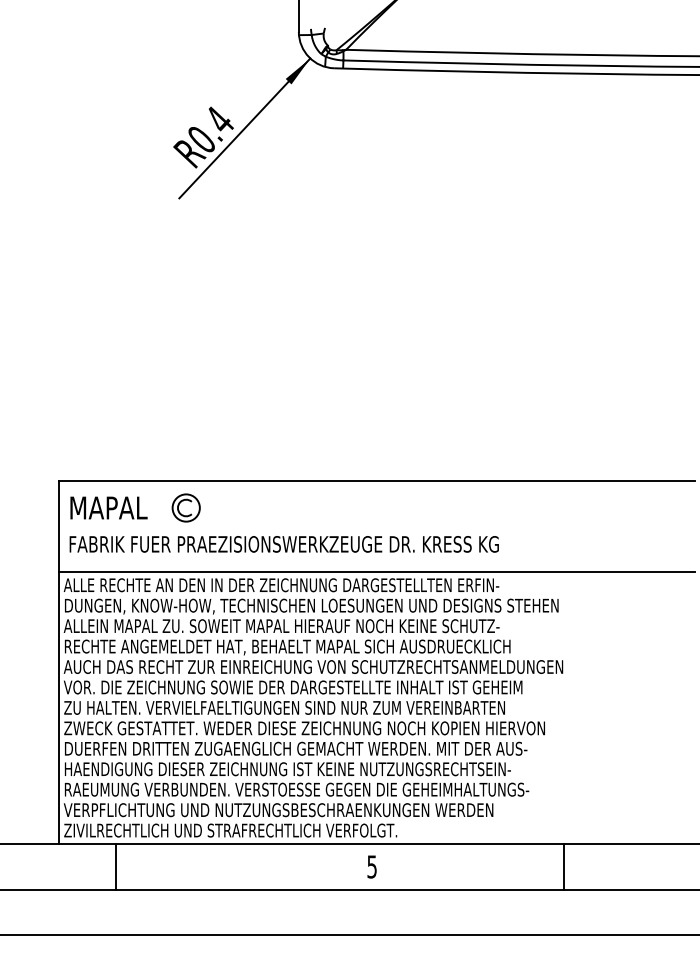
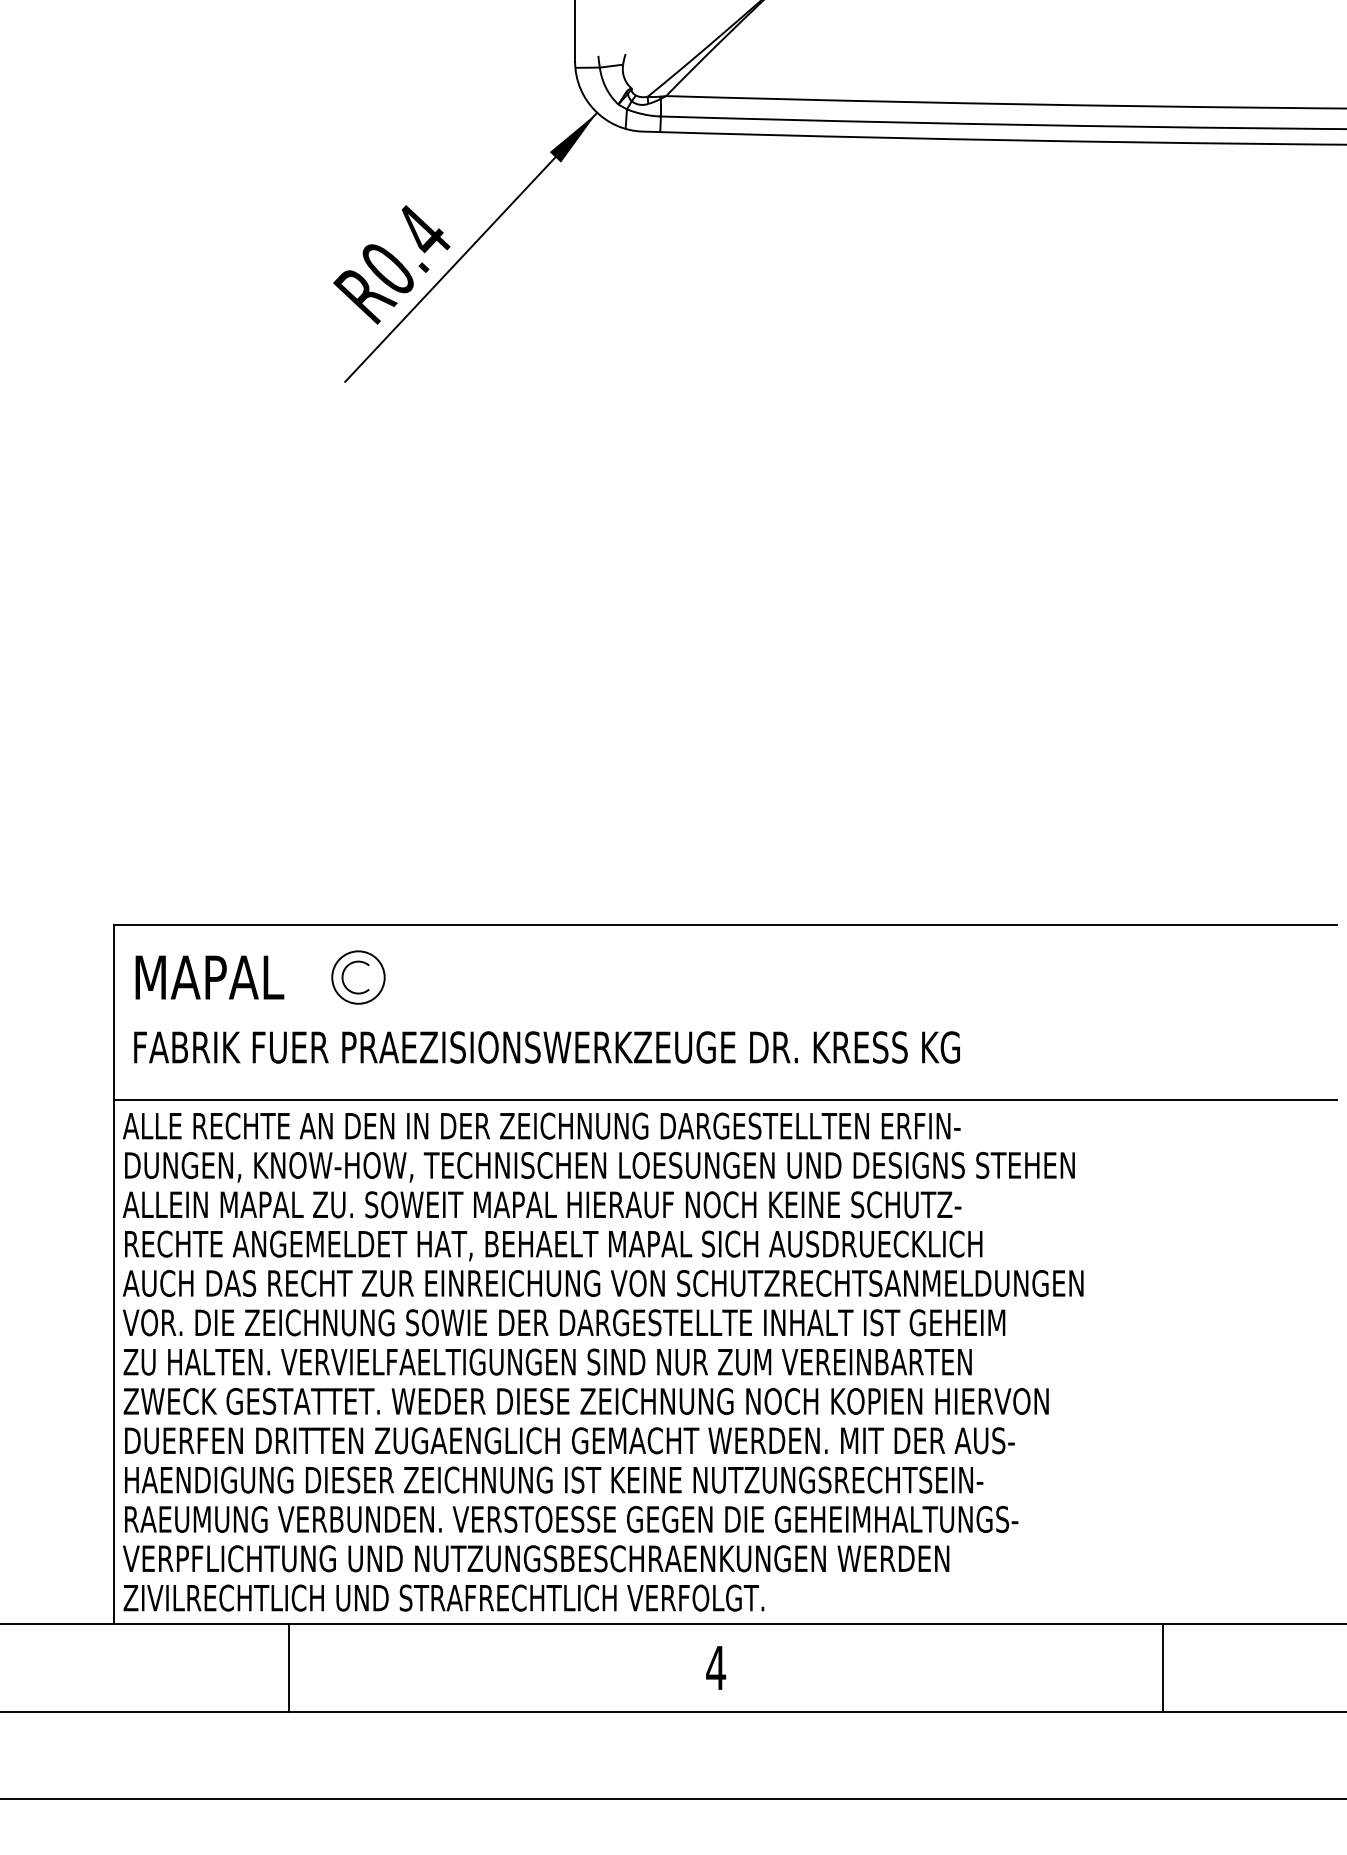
line: (115, 866) -> (287, 1667), moved
text: (372, 866) -> (716, 1667), 5 -> 4
line: (564, 866) -> (1163, 1667), moved

